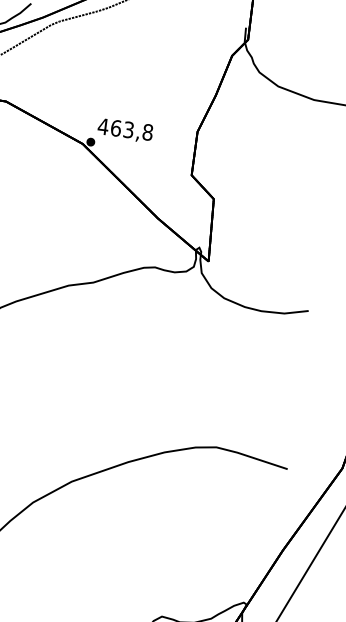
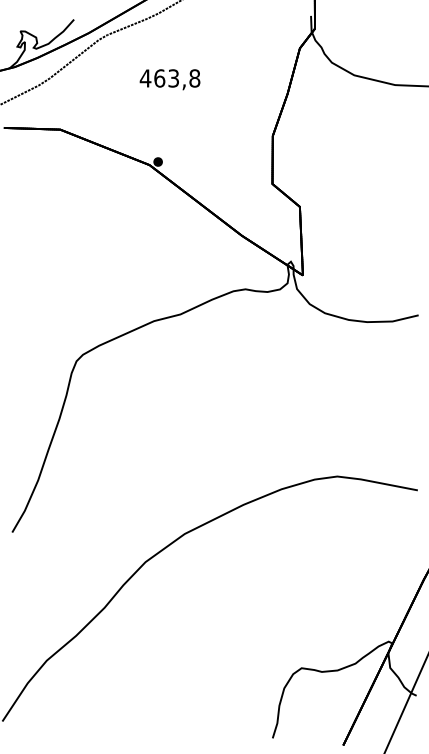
text: (124, 130) -> (169, 79), moved

